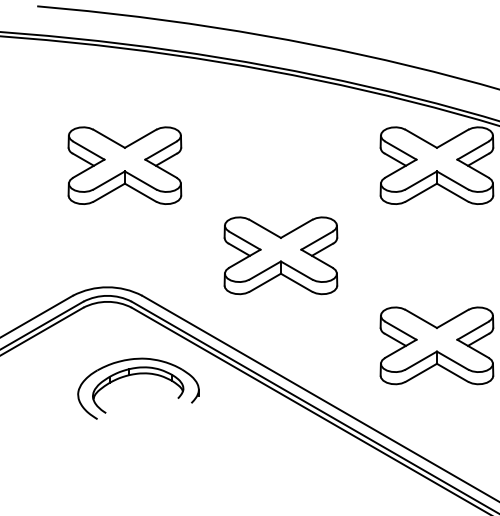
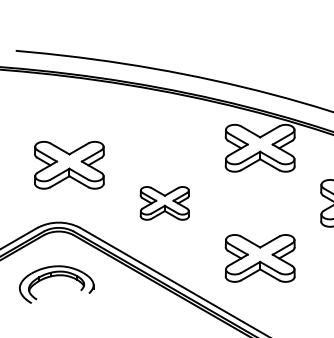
part: (125, 164) -> (69, 164), moved
part: (280, 256) -> (164, 203), size x0.7
part: (138, 375) -> (56, 276), moved

